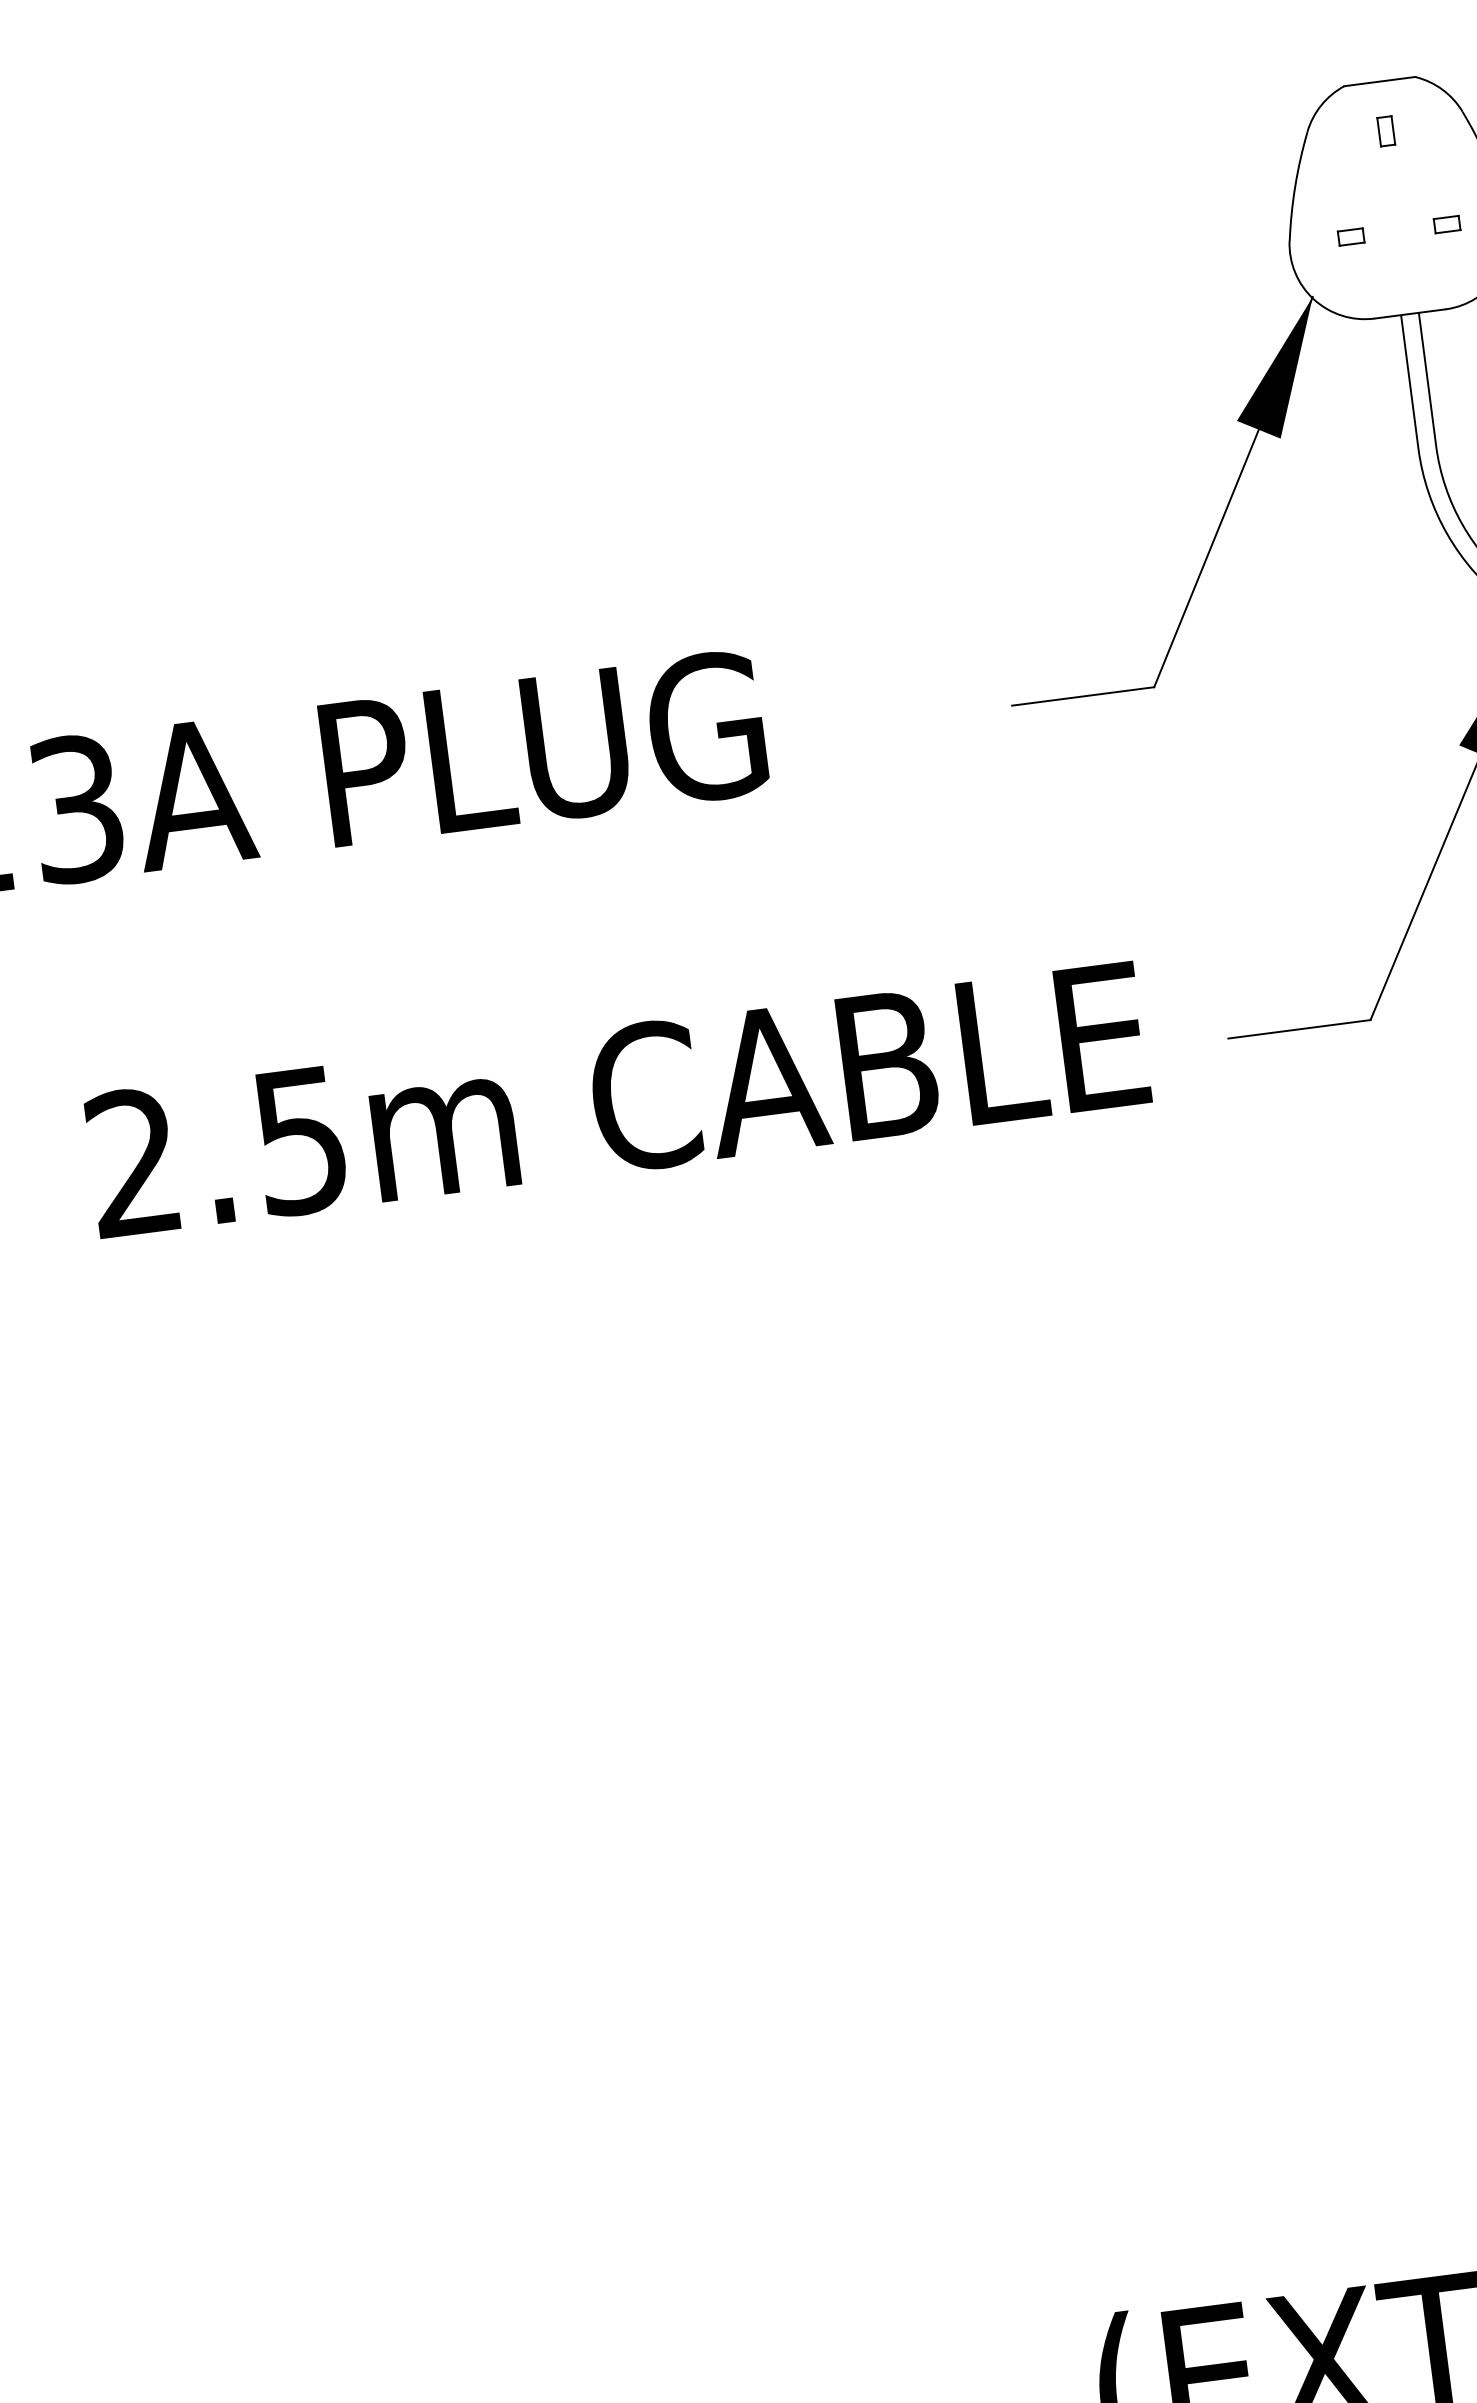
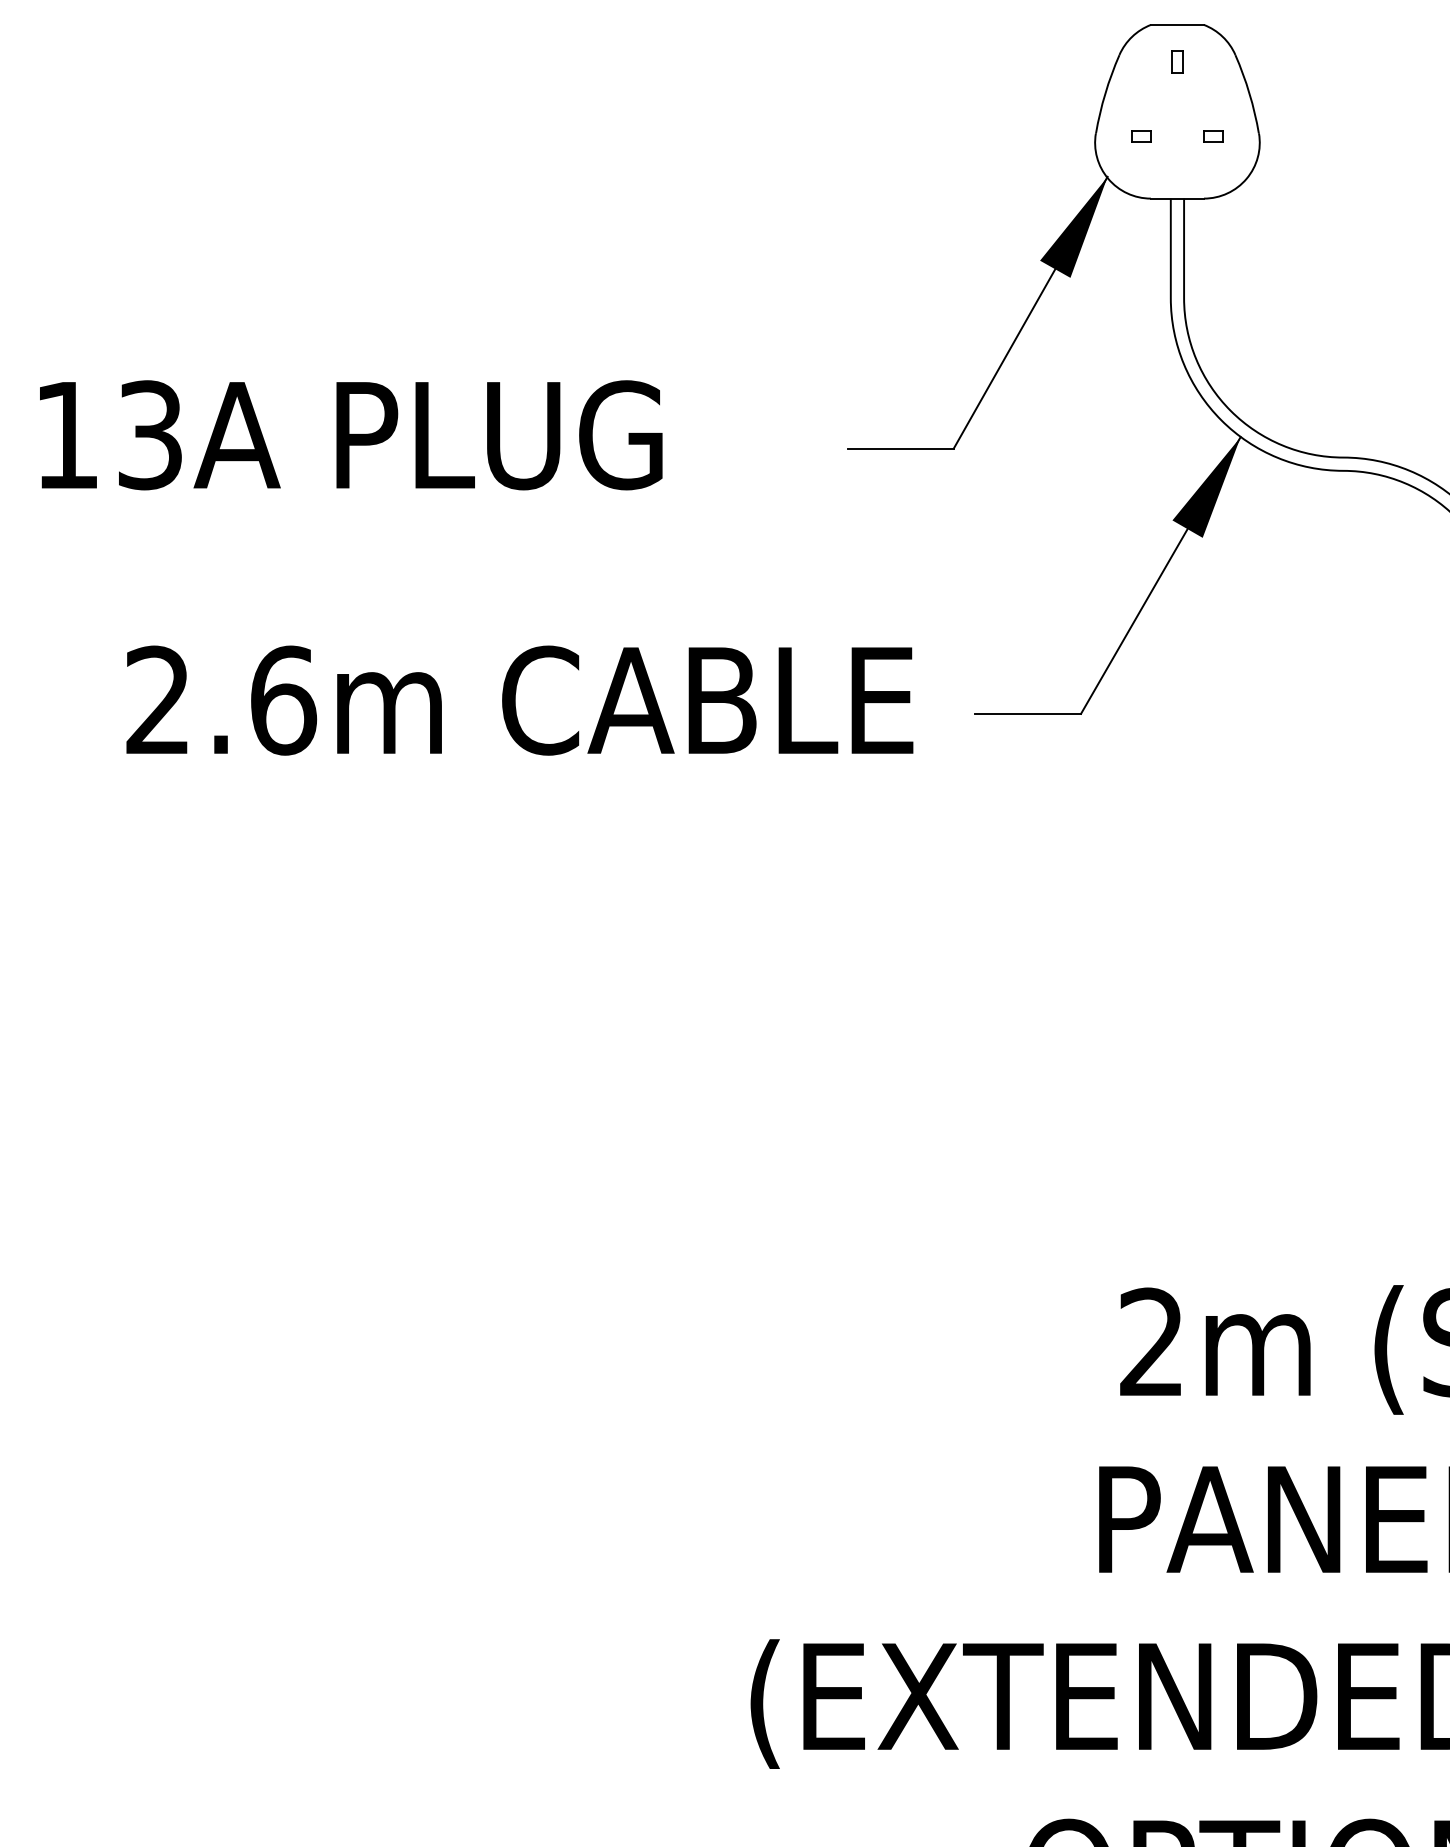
text: (302, 1140) -> (284, 700), 2.5m -> 2.6m

